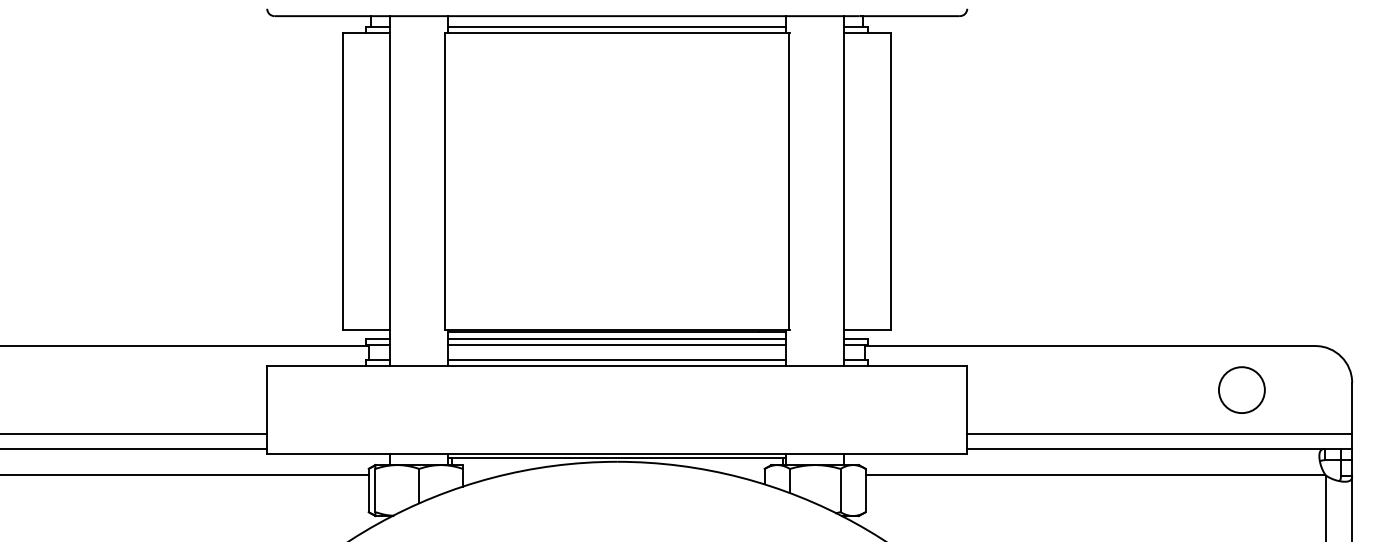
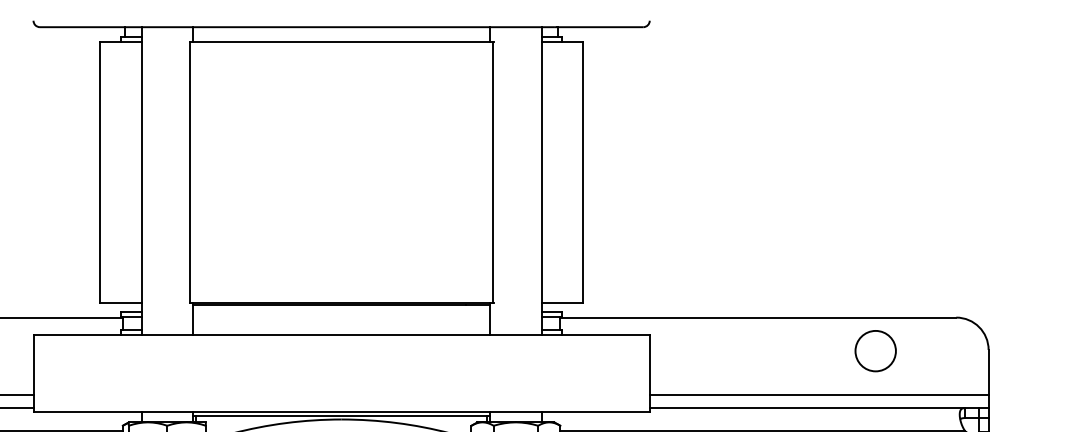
line: (617, 27) -> (341, 37), removed
line: (617, 339) -> (341, 311), removed
line: (617, 345) -> (341, 317), removed
line: (617, 360) -> (341, 330), removed
circle: (1241, 389) -> (875, 350), moved

